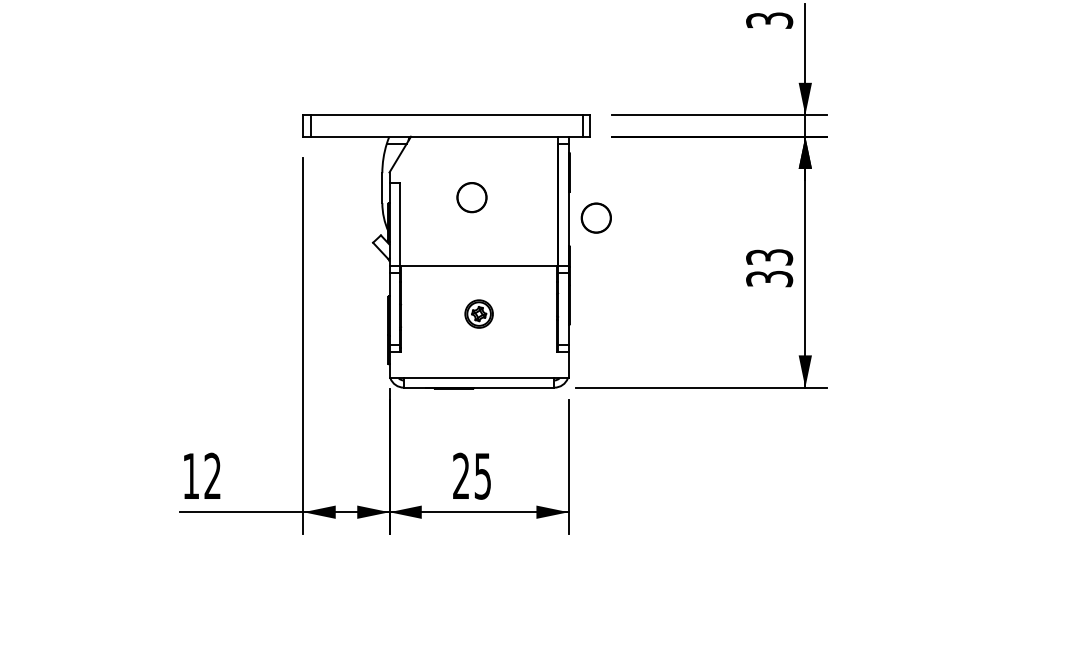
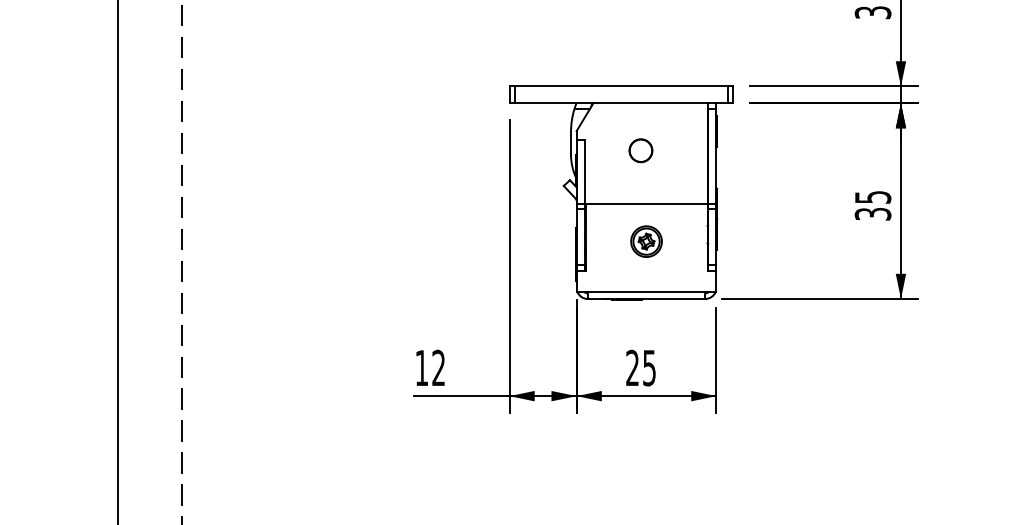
part: (595, 217) -> (737, 166), removed
text: (768, 257) -> (872, 197), 33 -> 35
part: (479, 313) -> (646, 241), size x1.43

